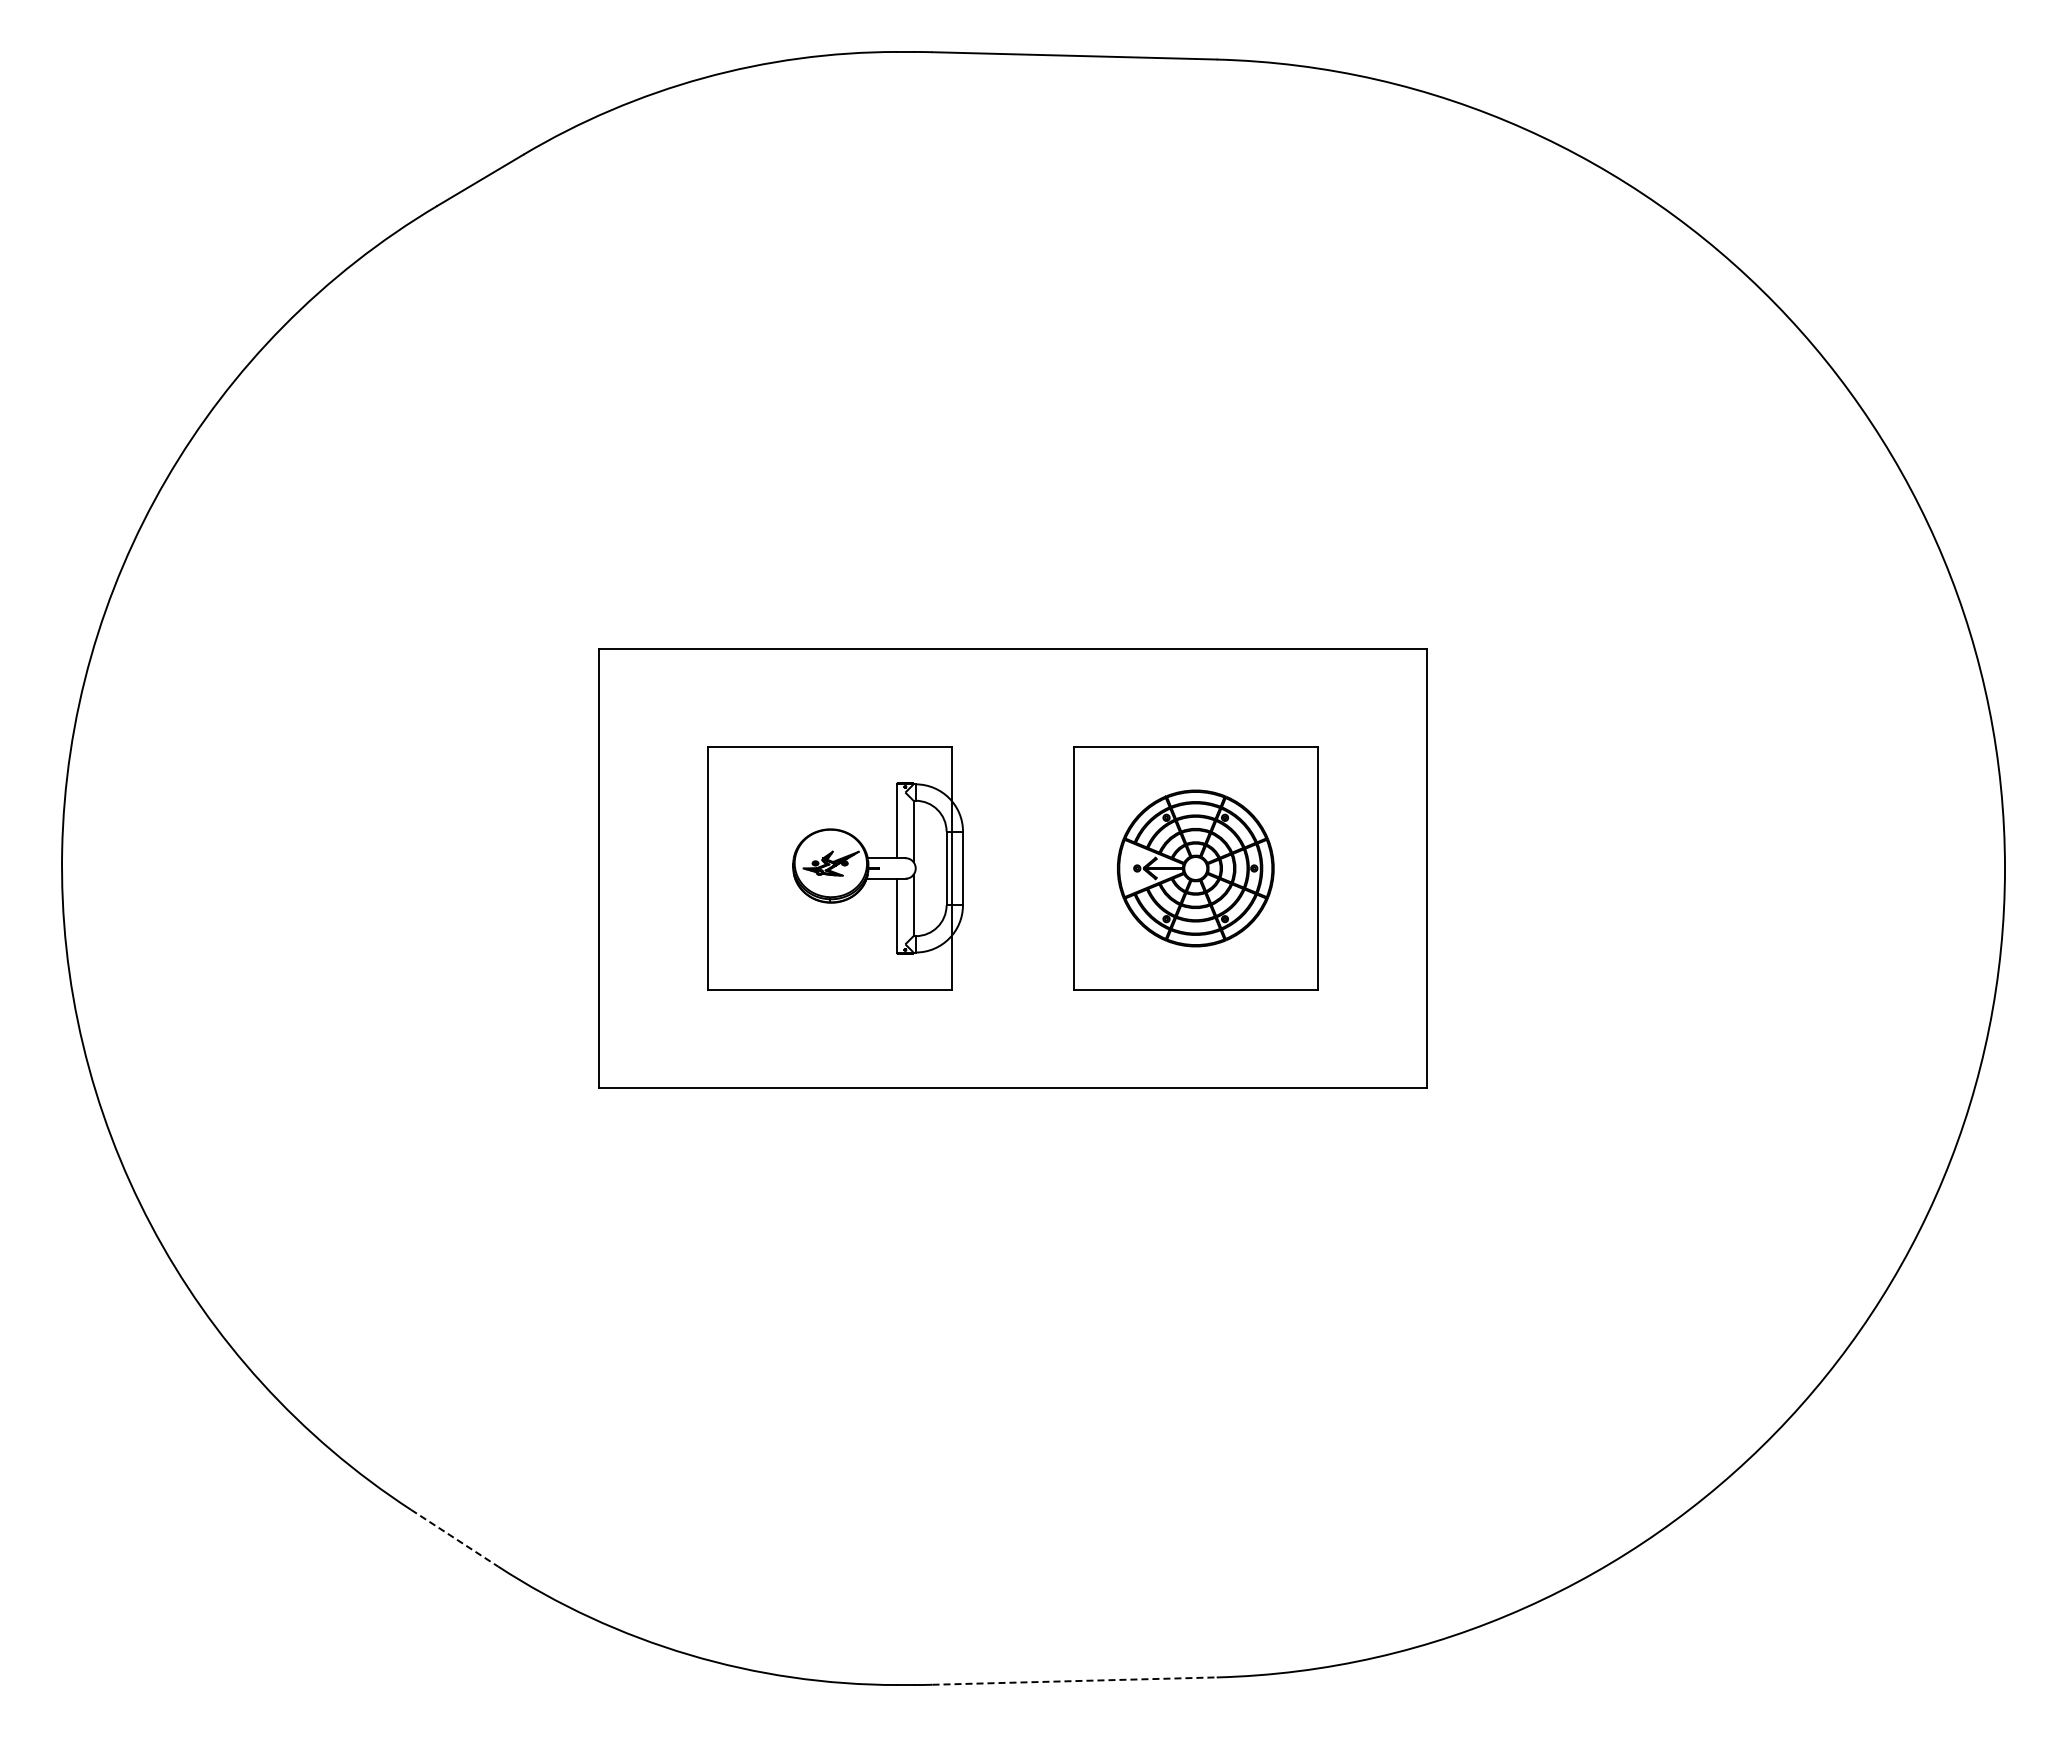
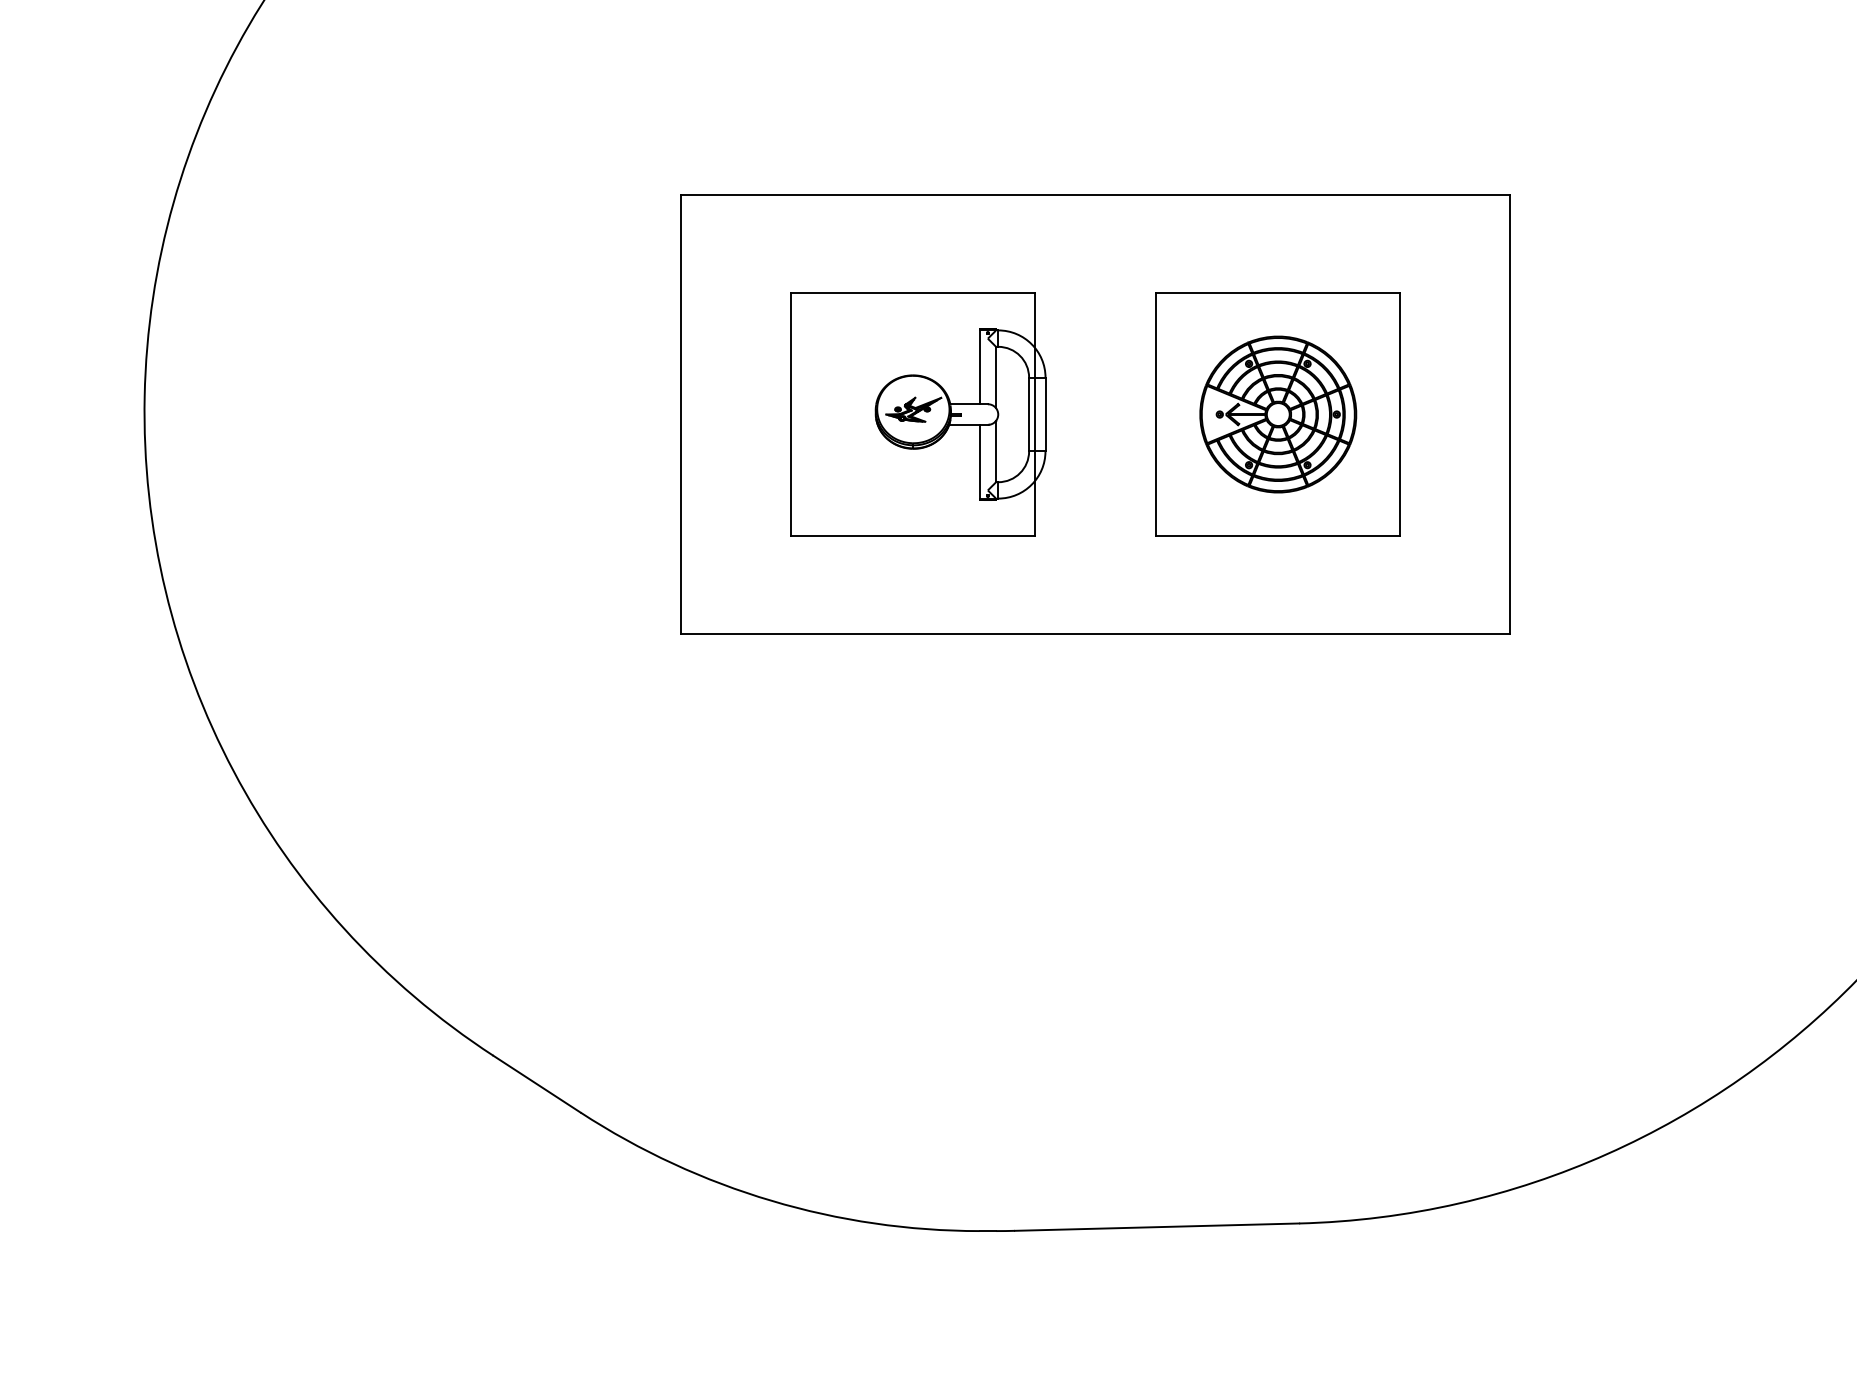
line: (455, 1538) -> (538, 1084), dashed -> solid
line: (1075, 1681) -> (1158, 1227), dashed -> solid

